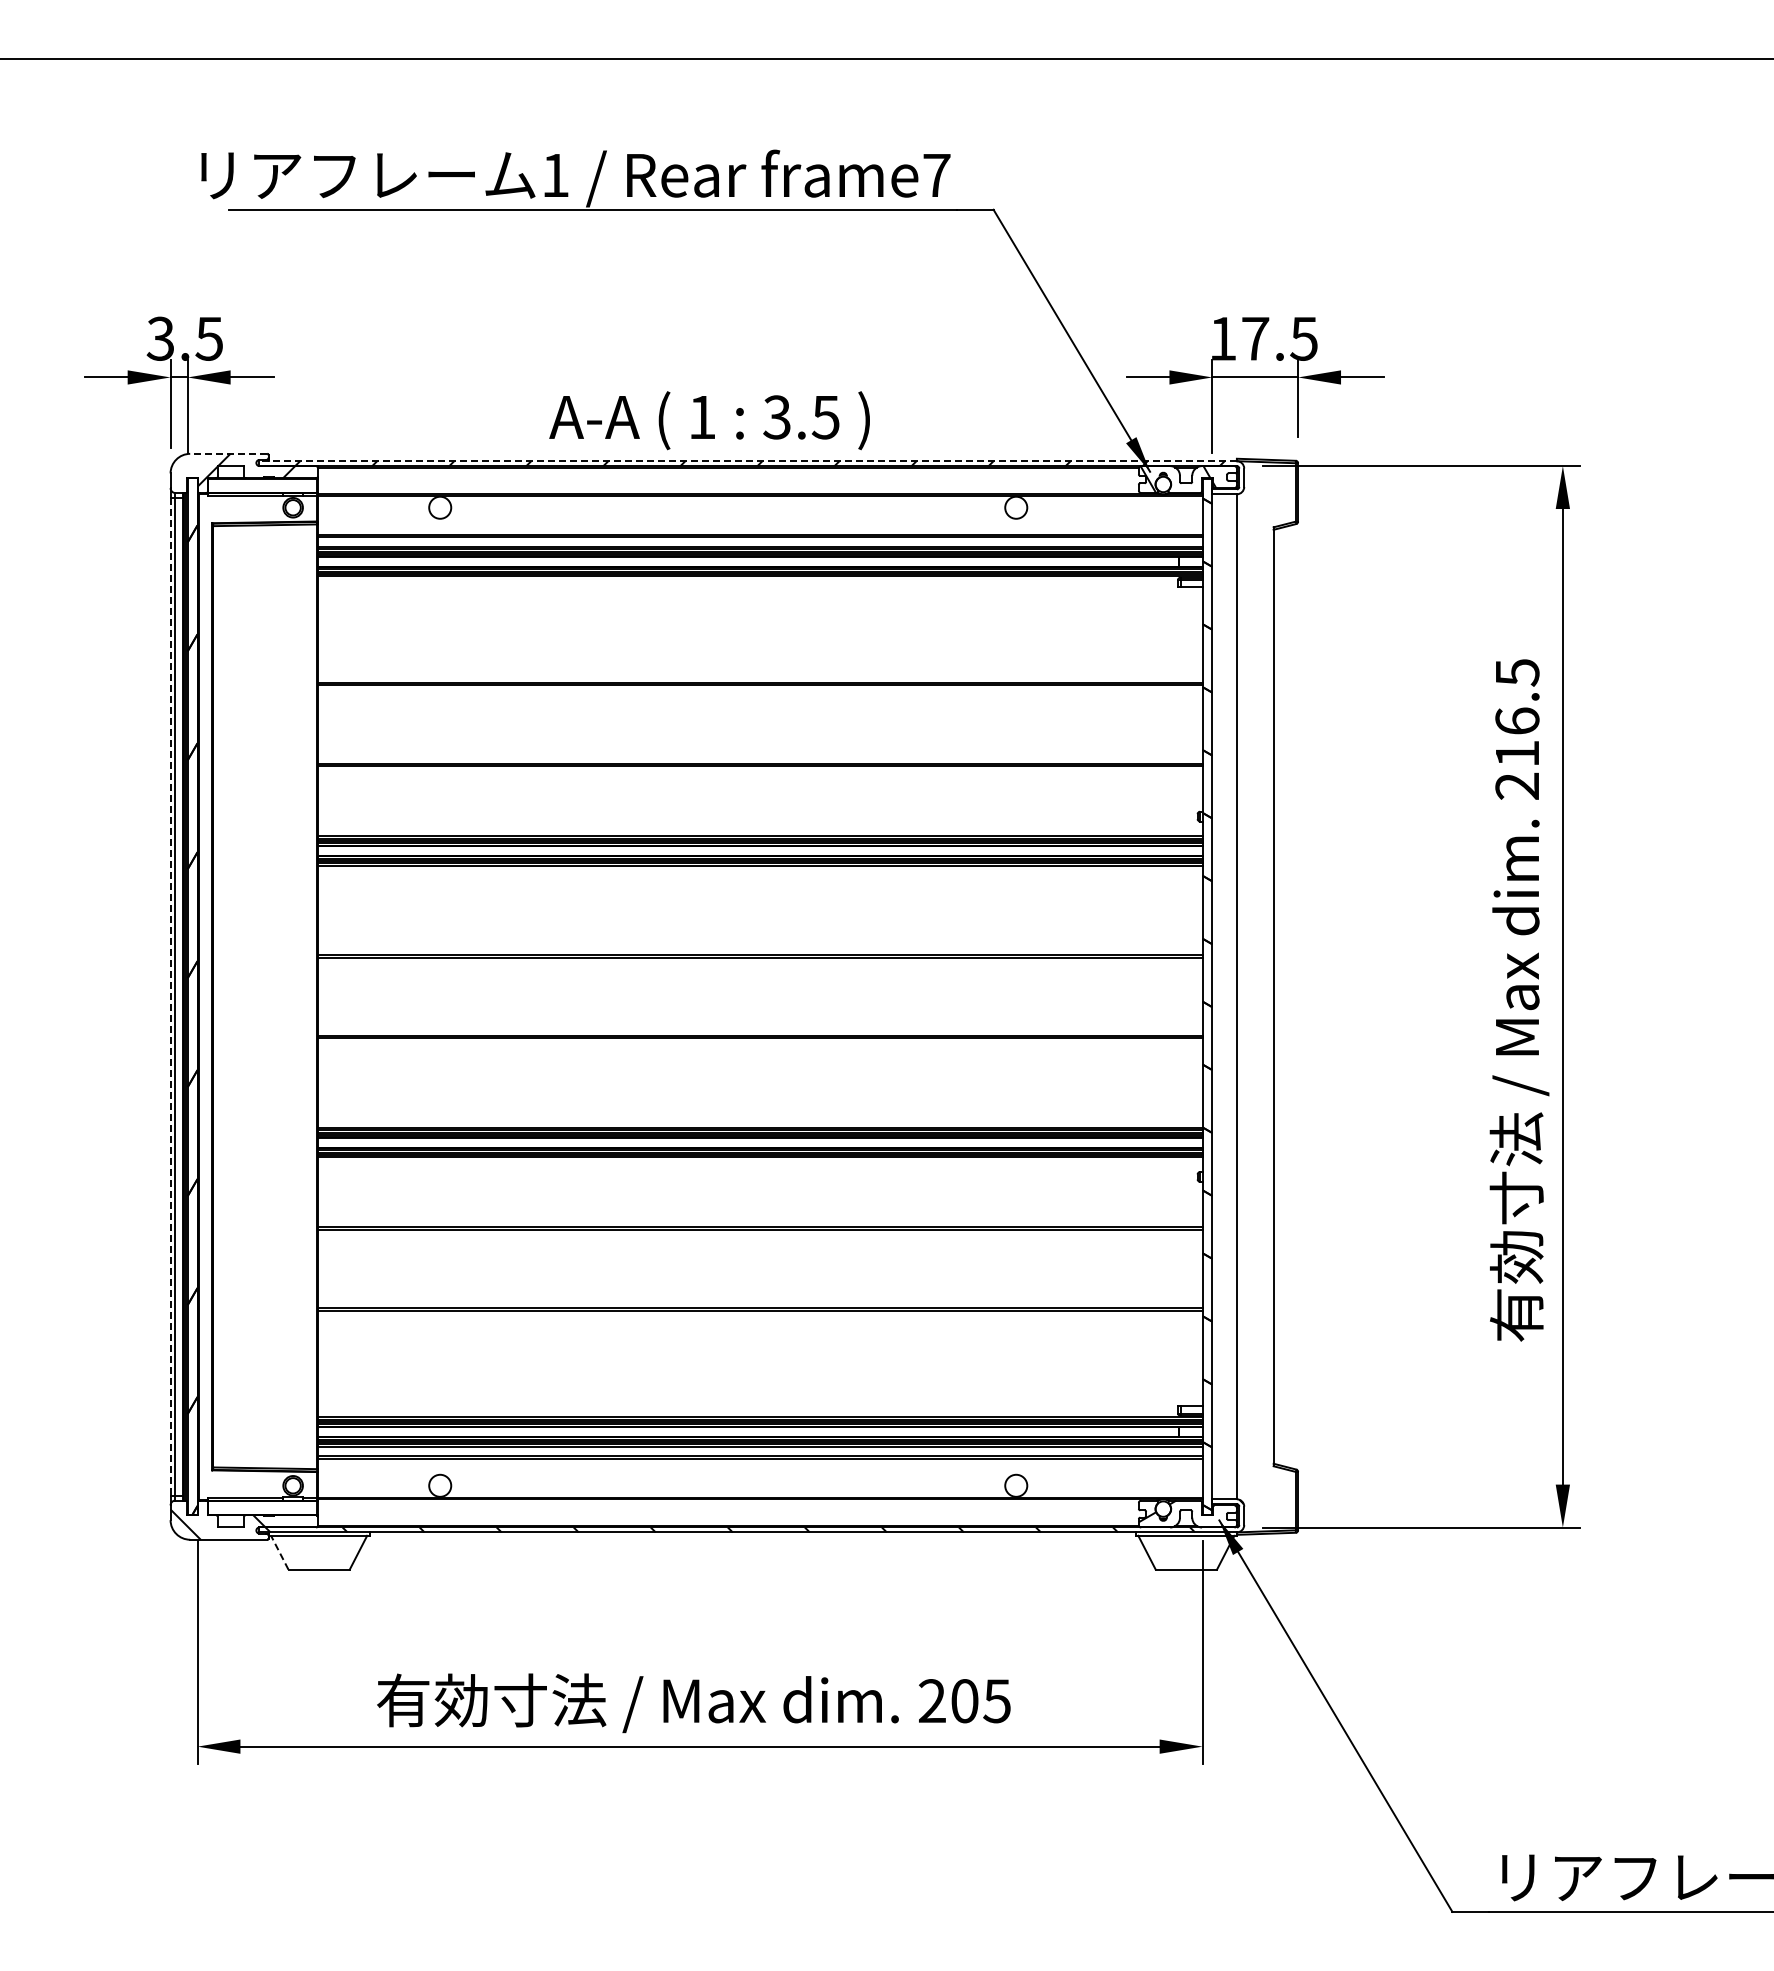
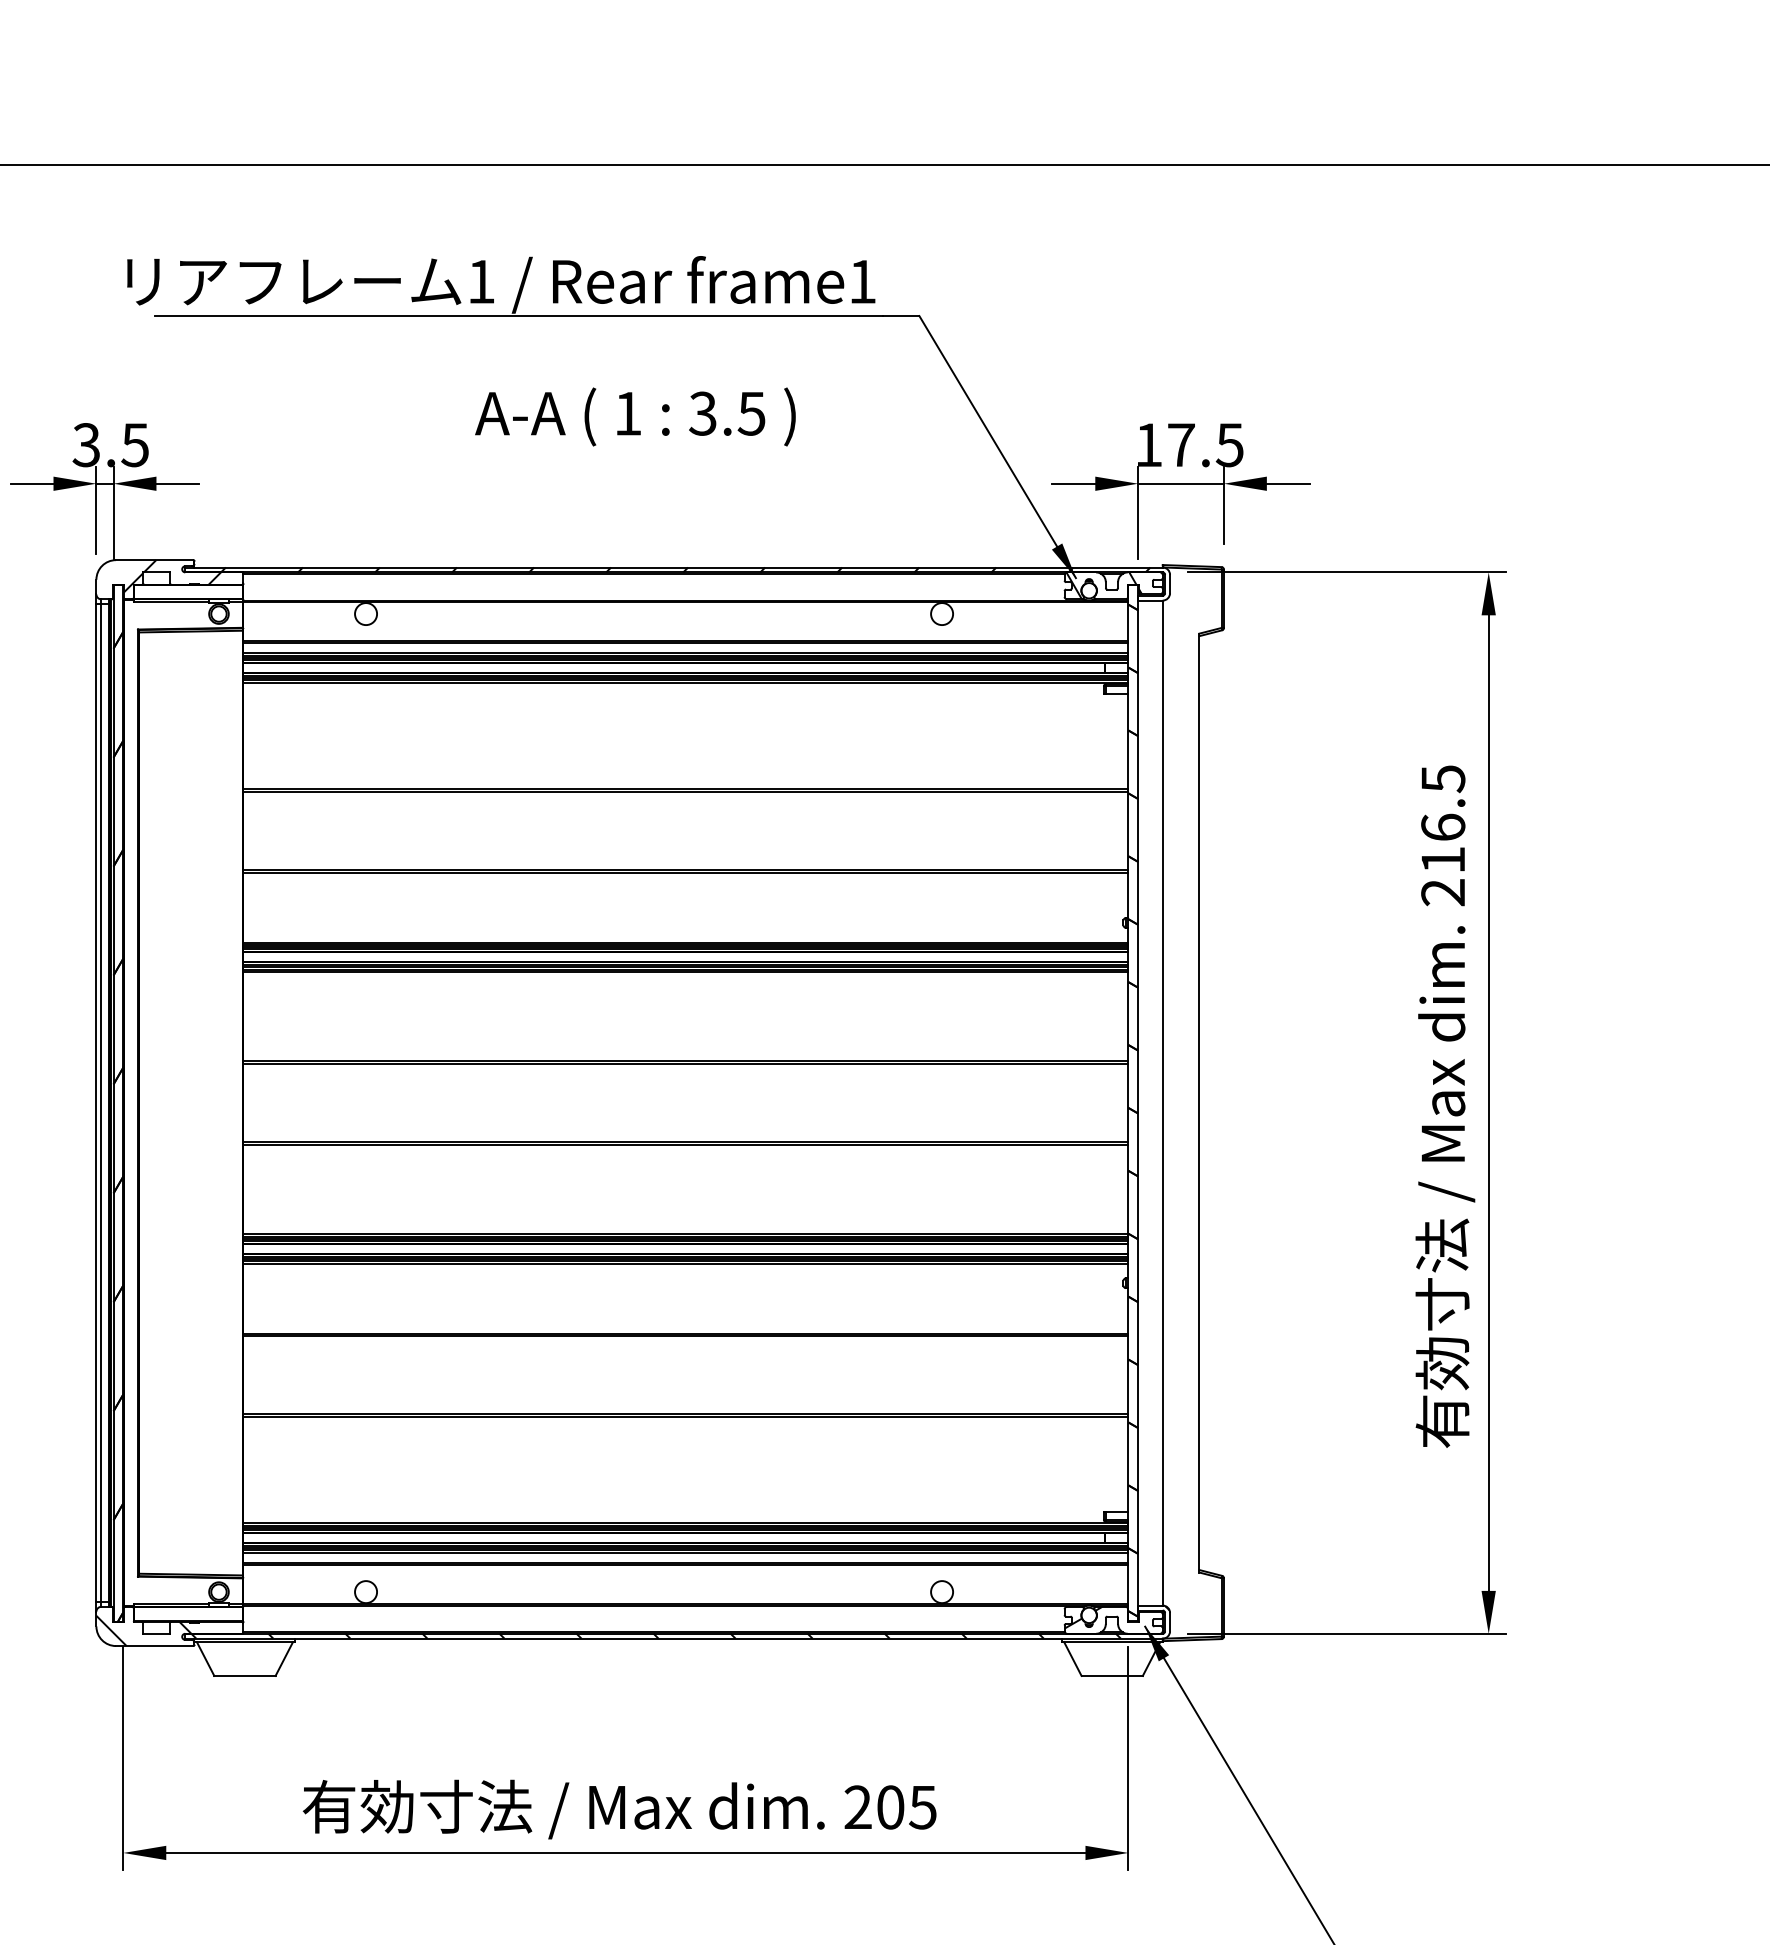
text: (936, 175) -> (862, 281), frame7 -> frame1
text: (709, 420) -> (635, 416), moved
line: (228, 453) -> (154, 559), dashed -> solid
line: (747, 461) -> (673, 567), dashed -> solid
line: (170, 996) -> (96, 1102), dashed -> solid
line: (279, 1552) -> (205, 1658), dashed -> solid

